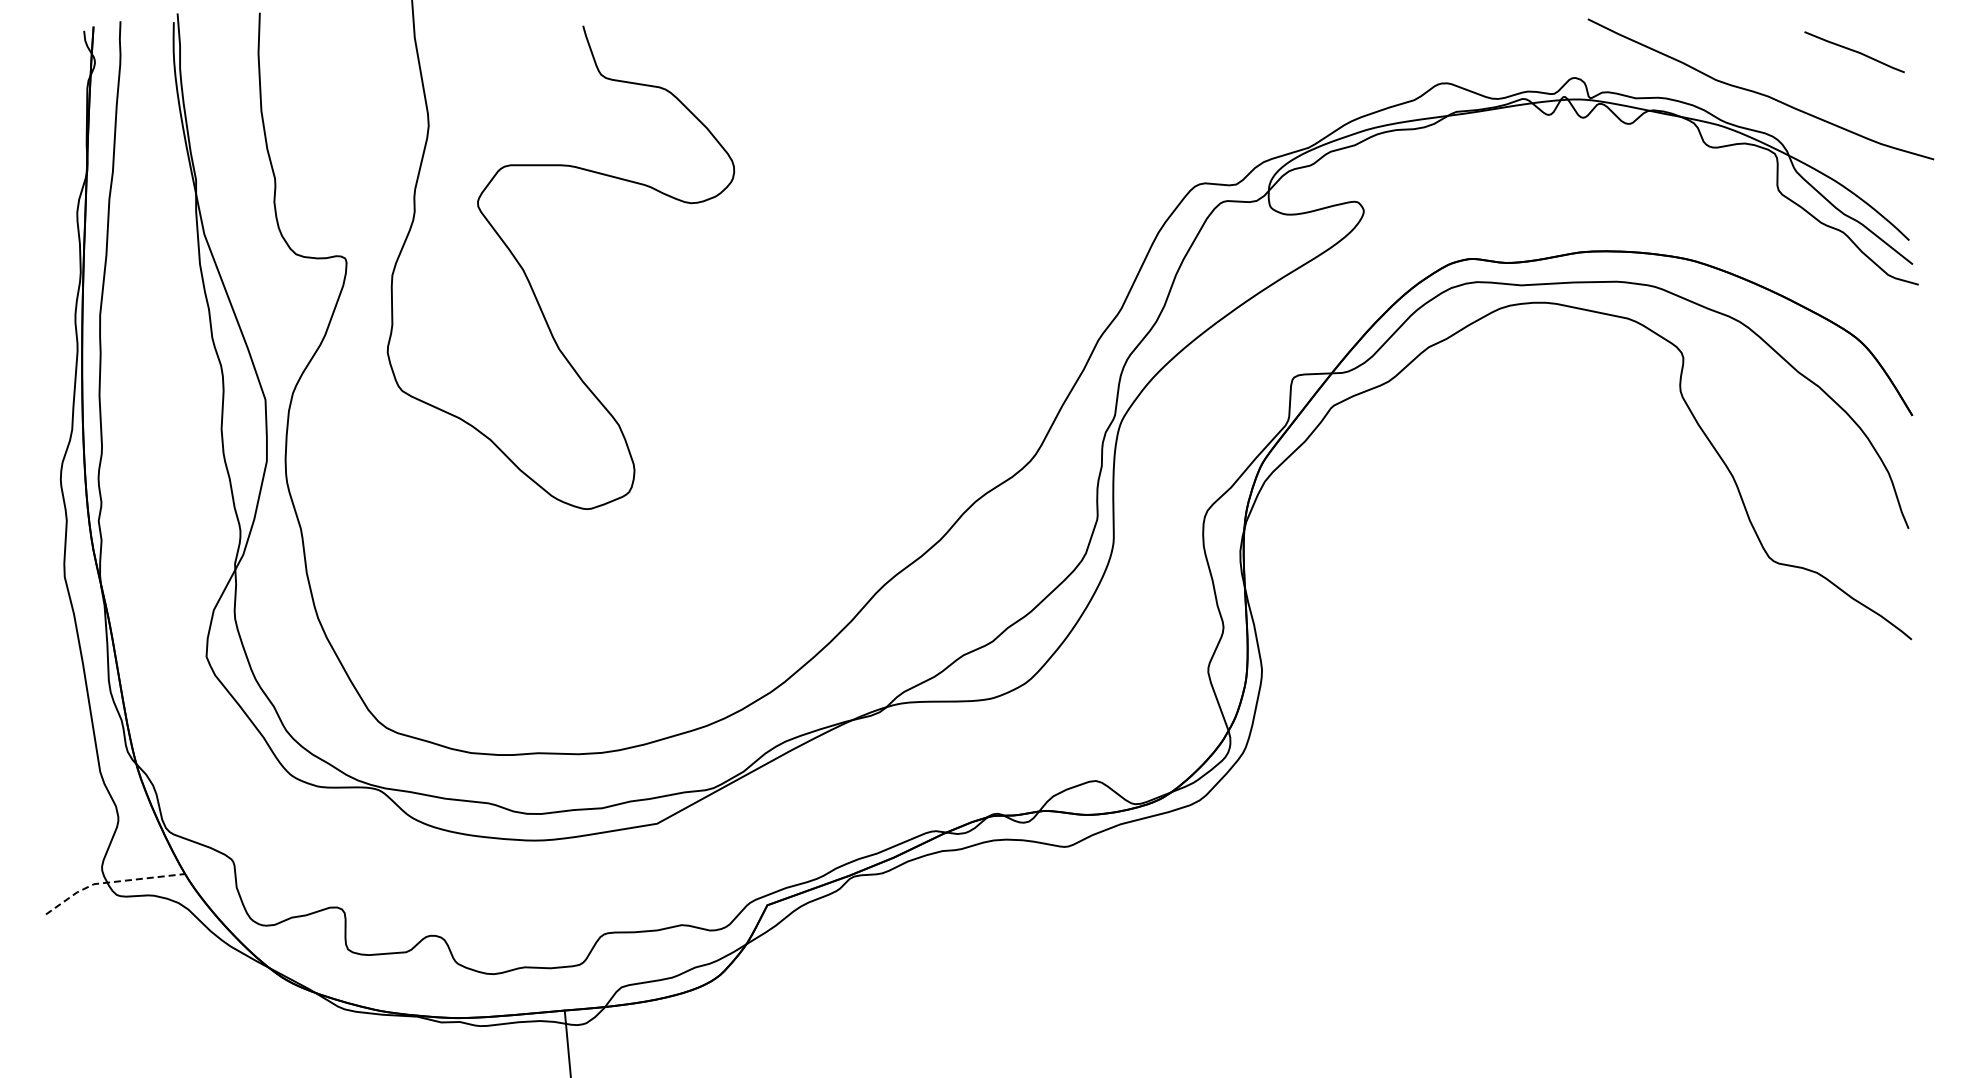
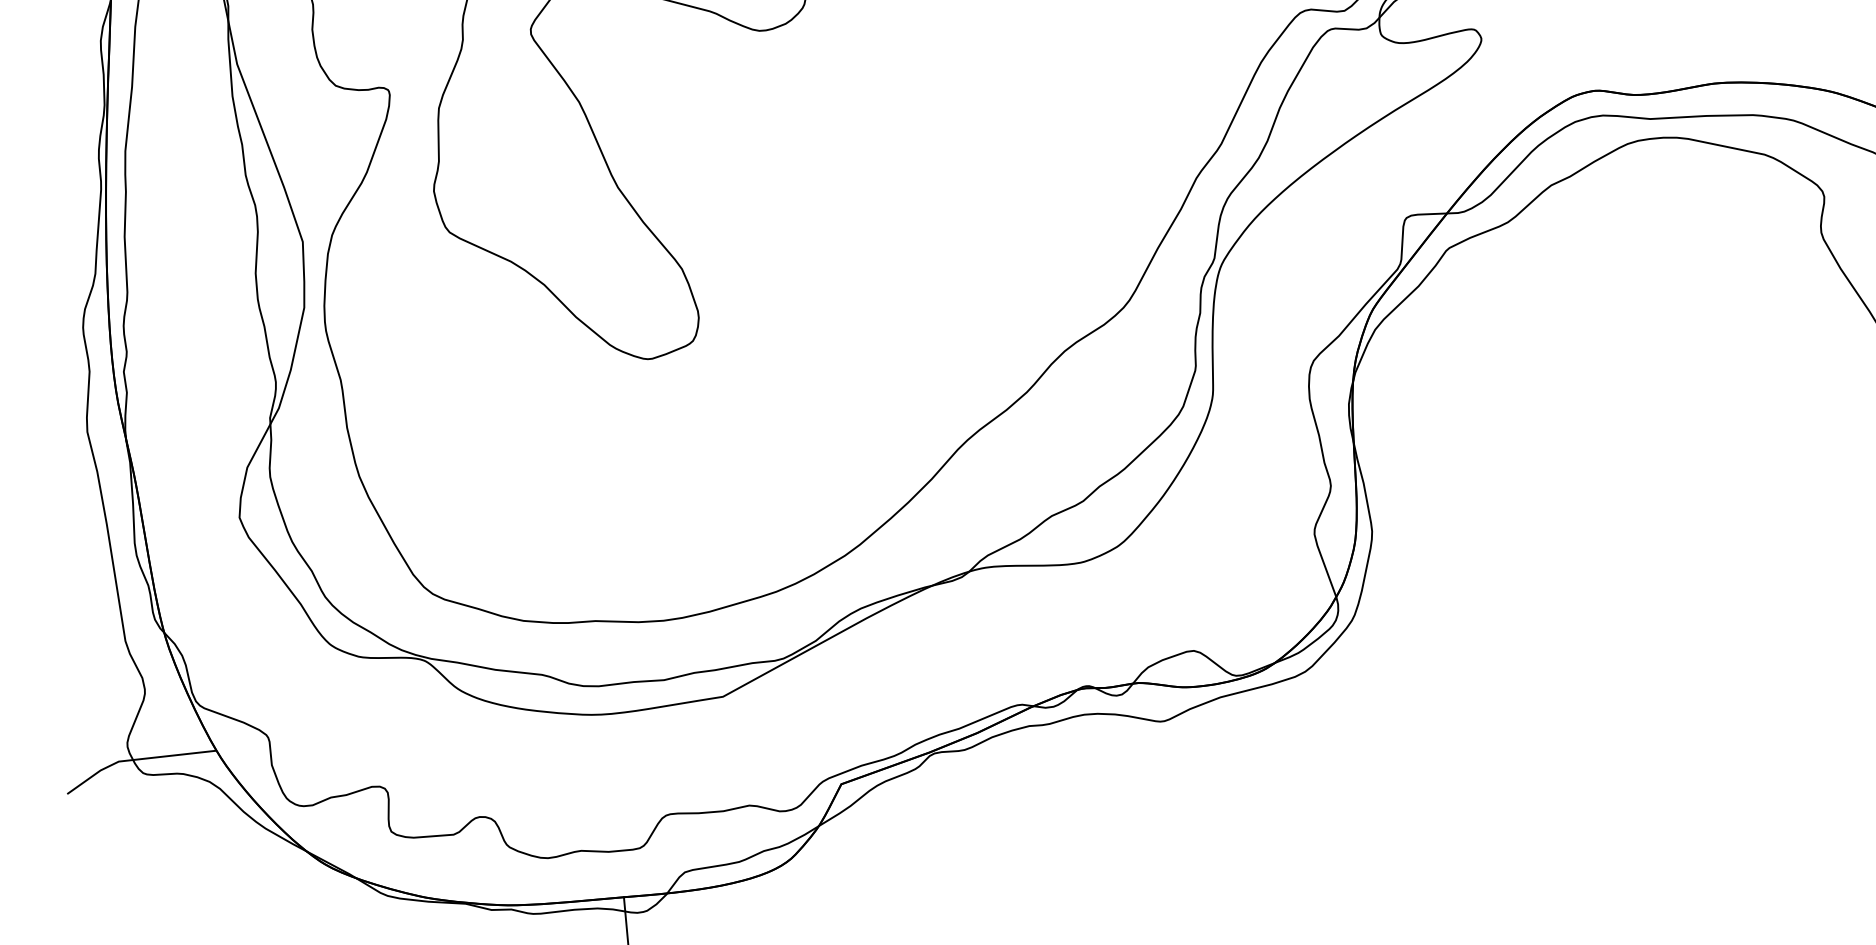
line: (109, 882) -> (135, 759), dashed -> solid

